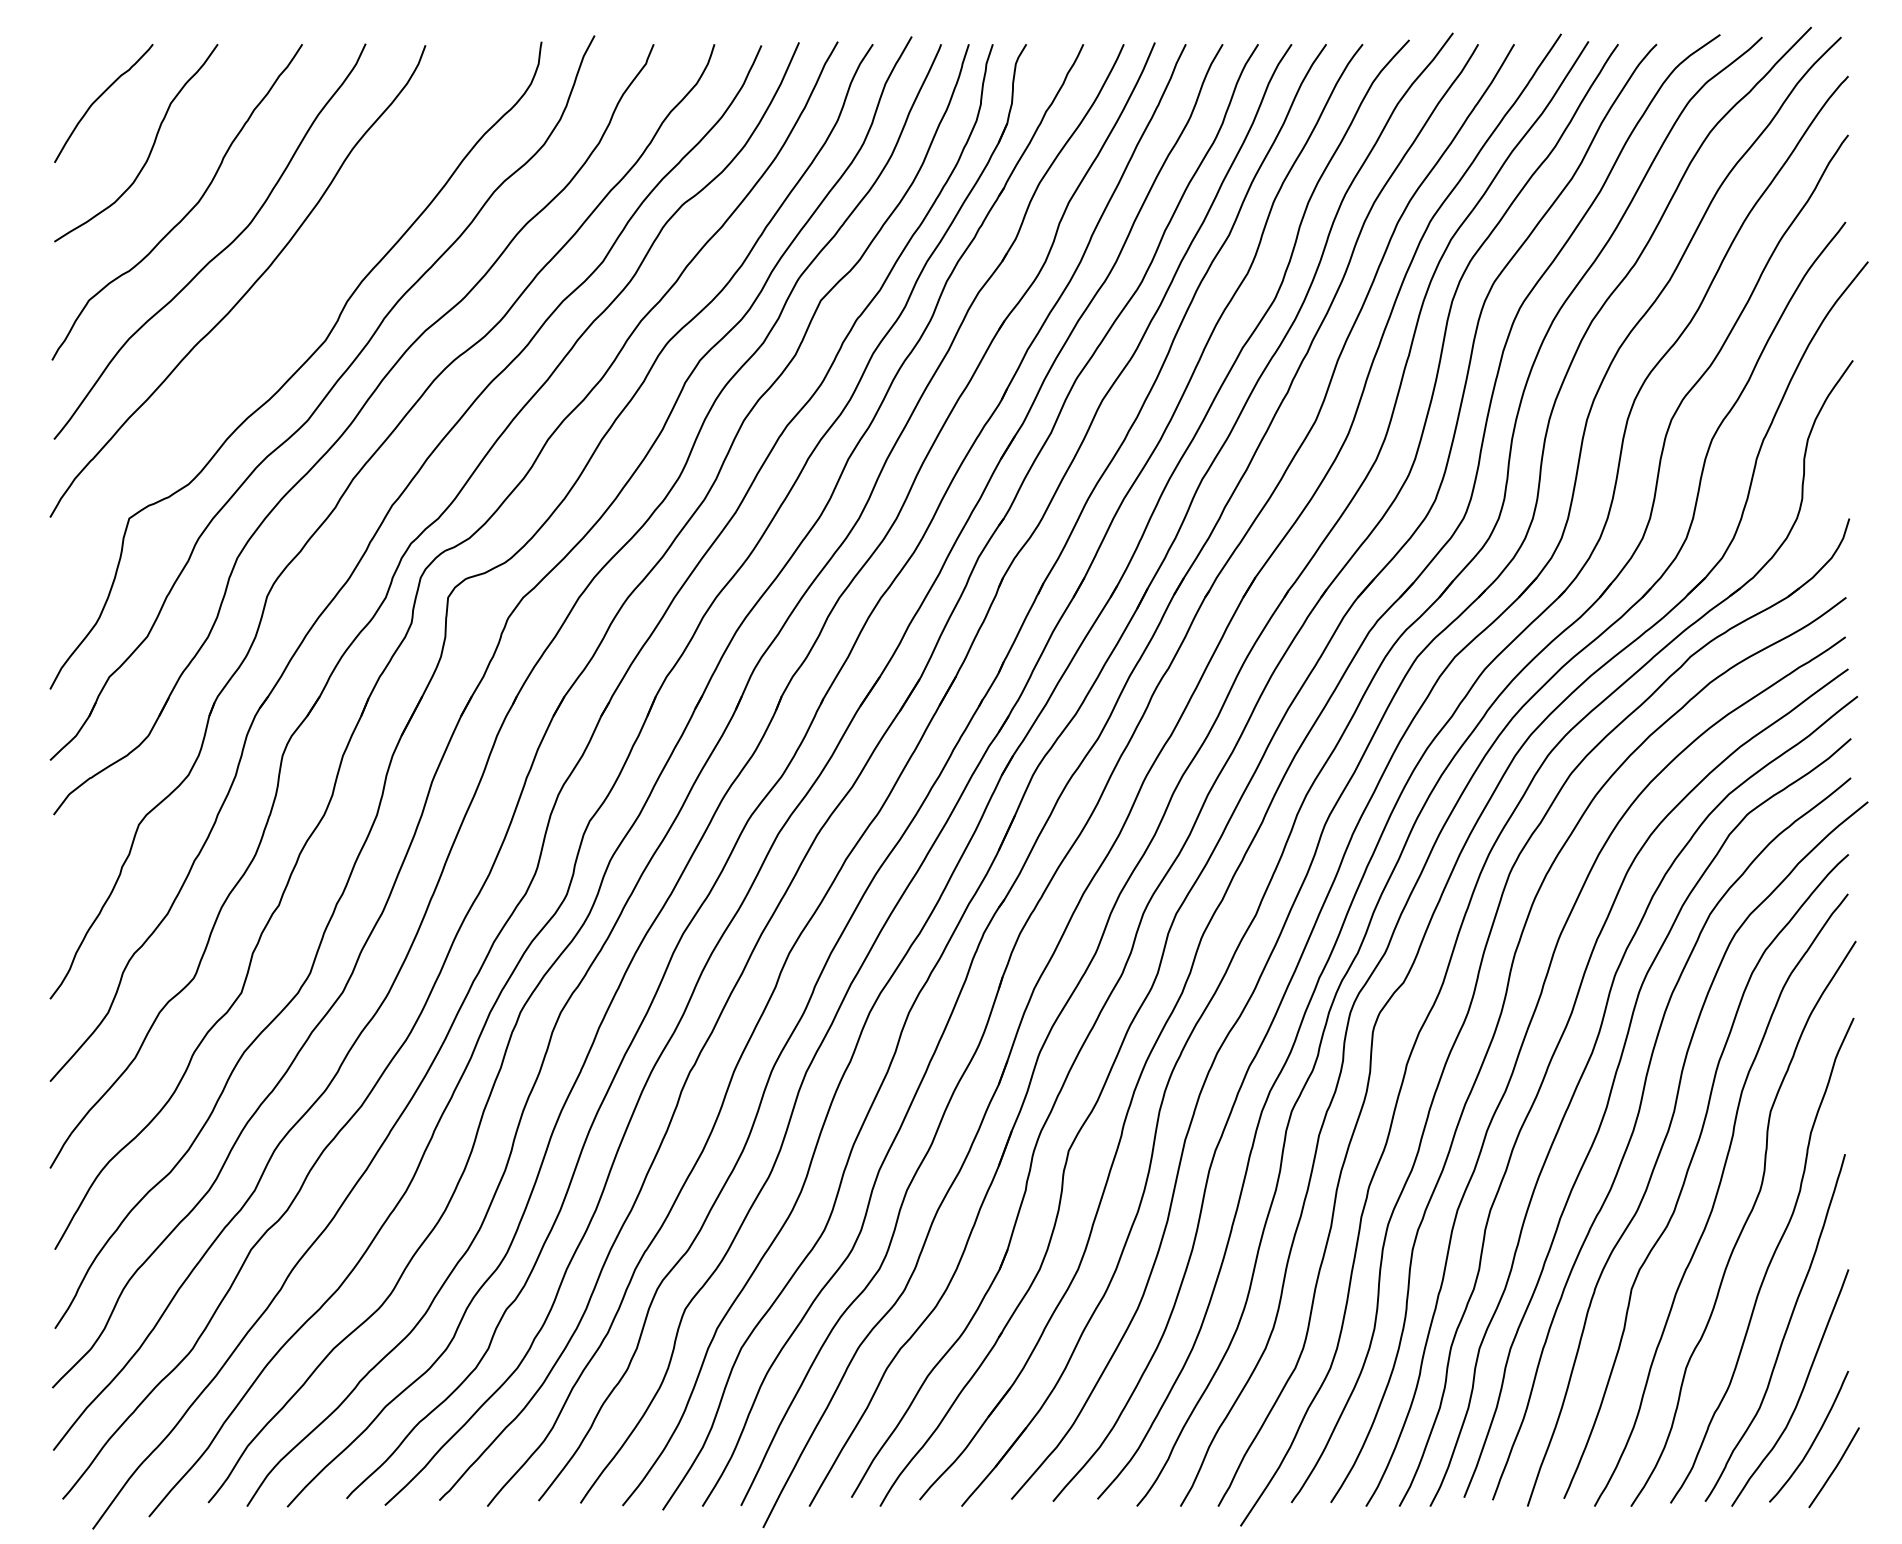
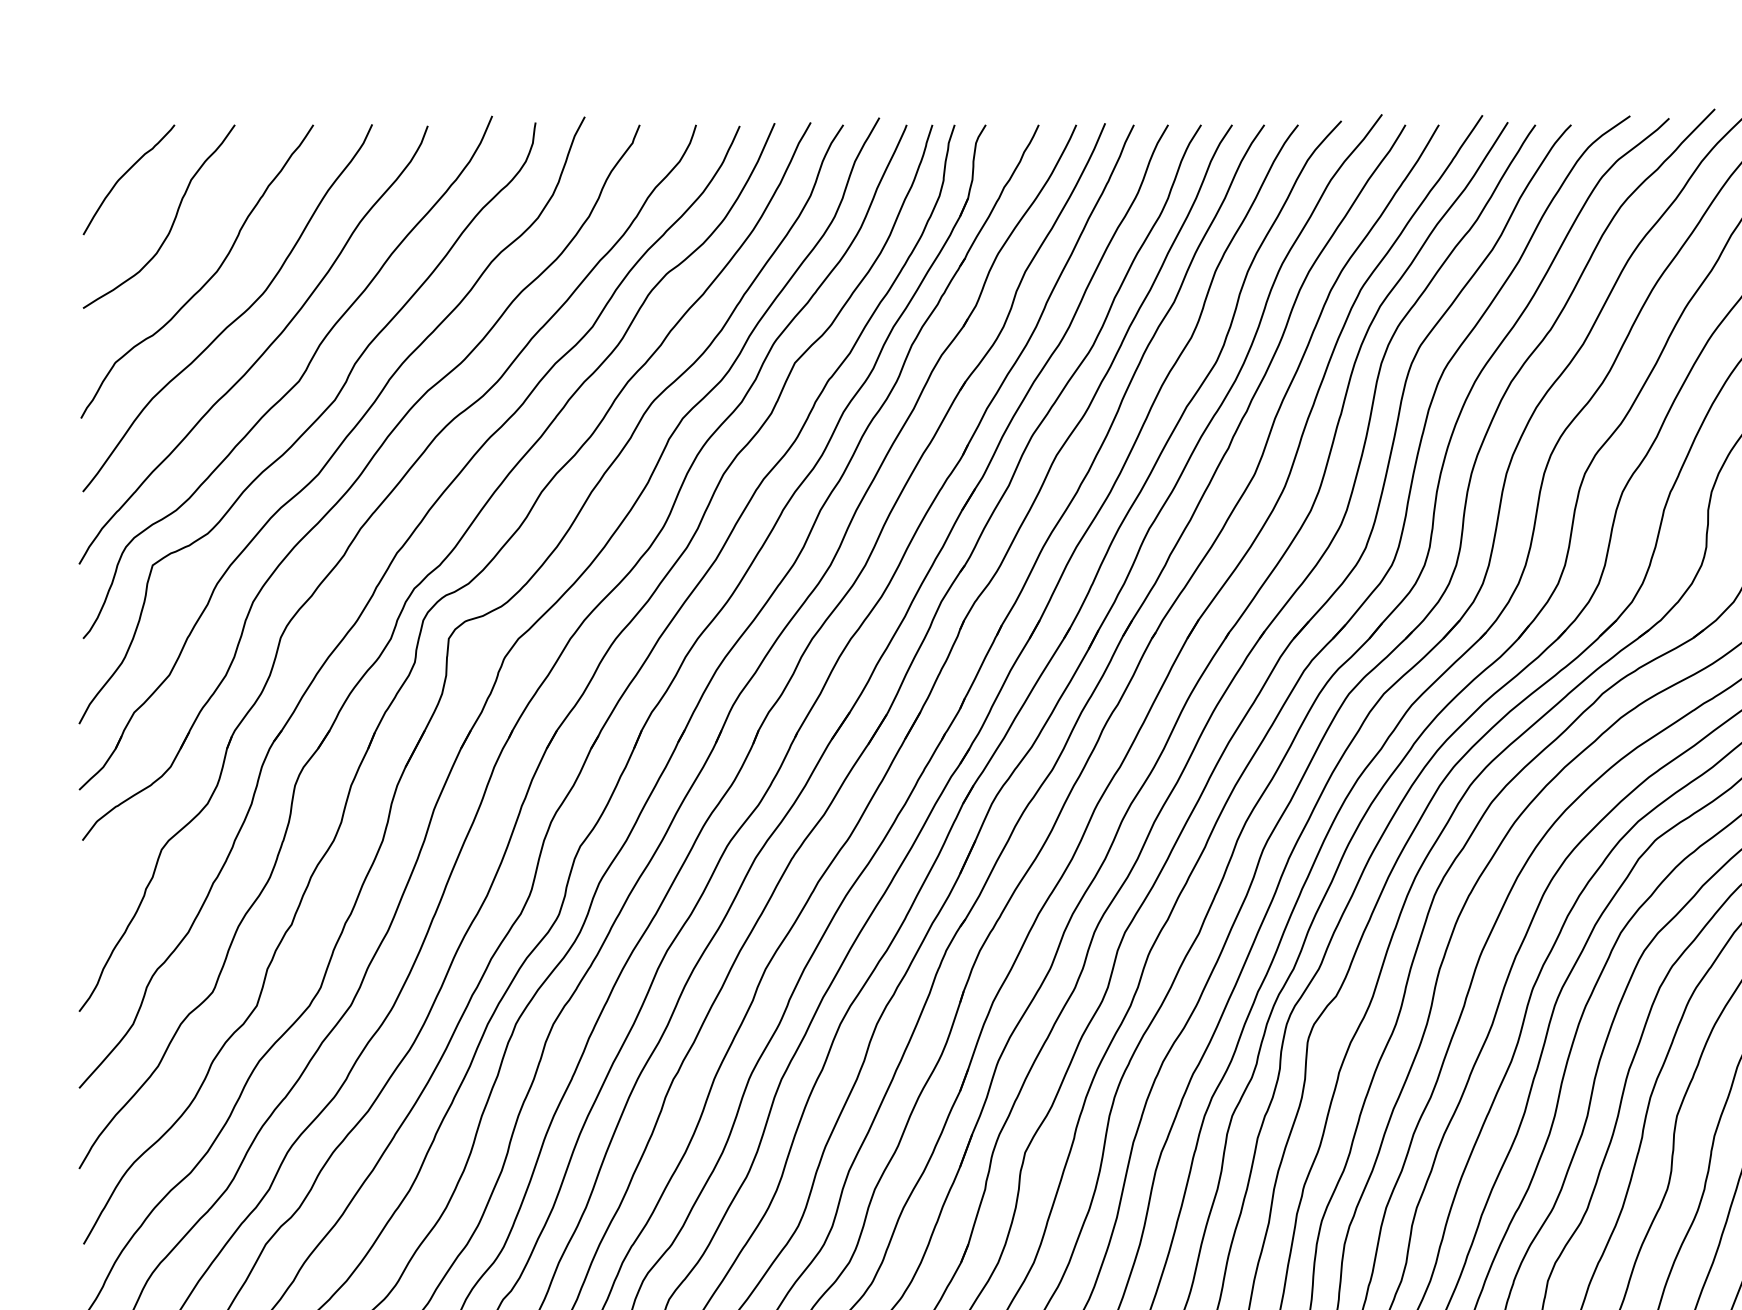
curve: (282, 323) -> (294, 384), added

